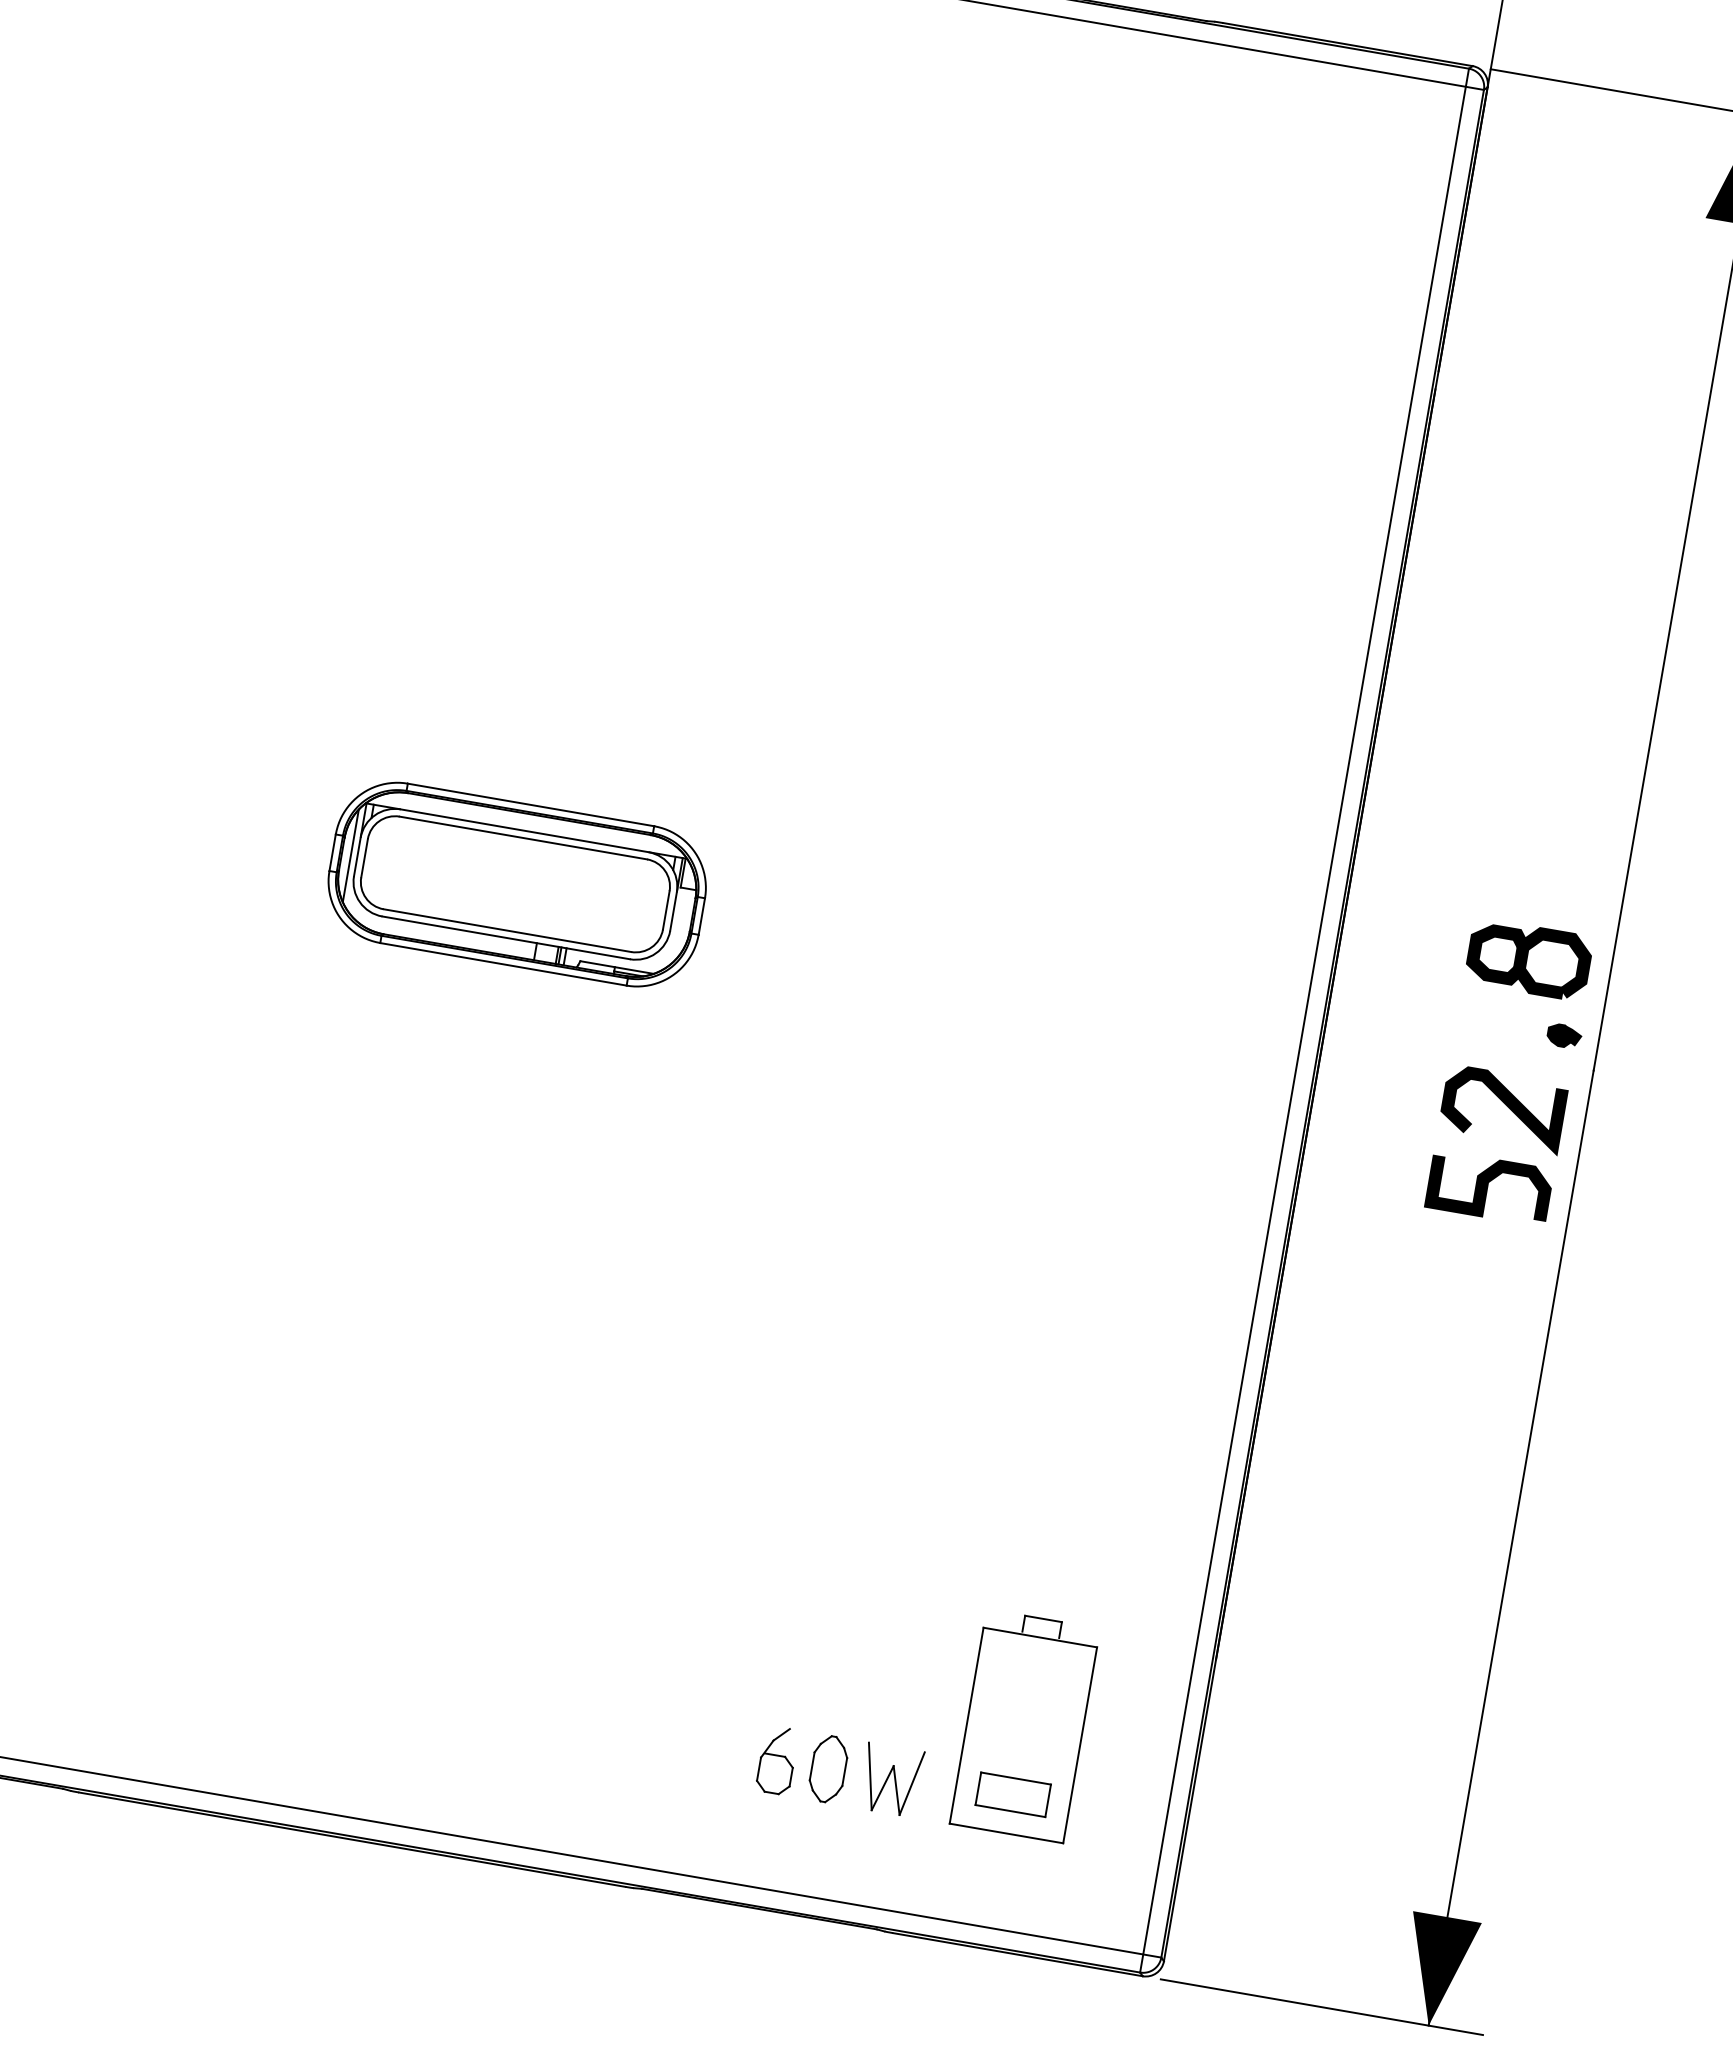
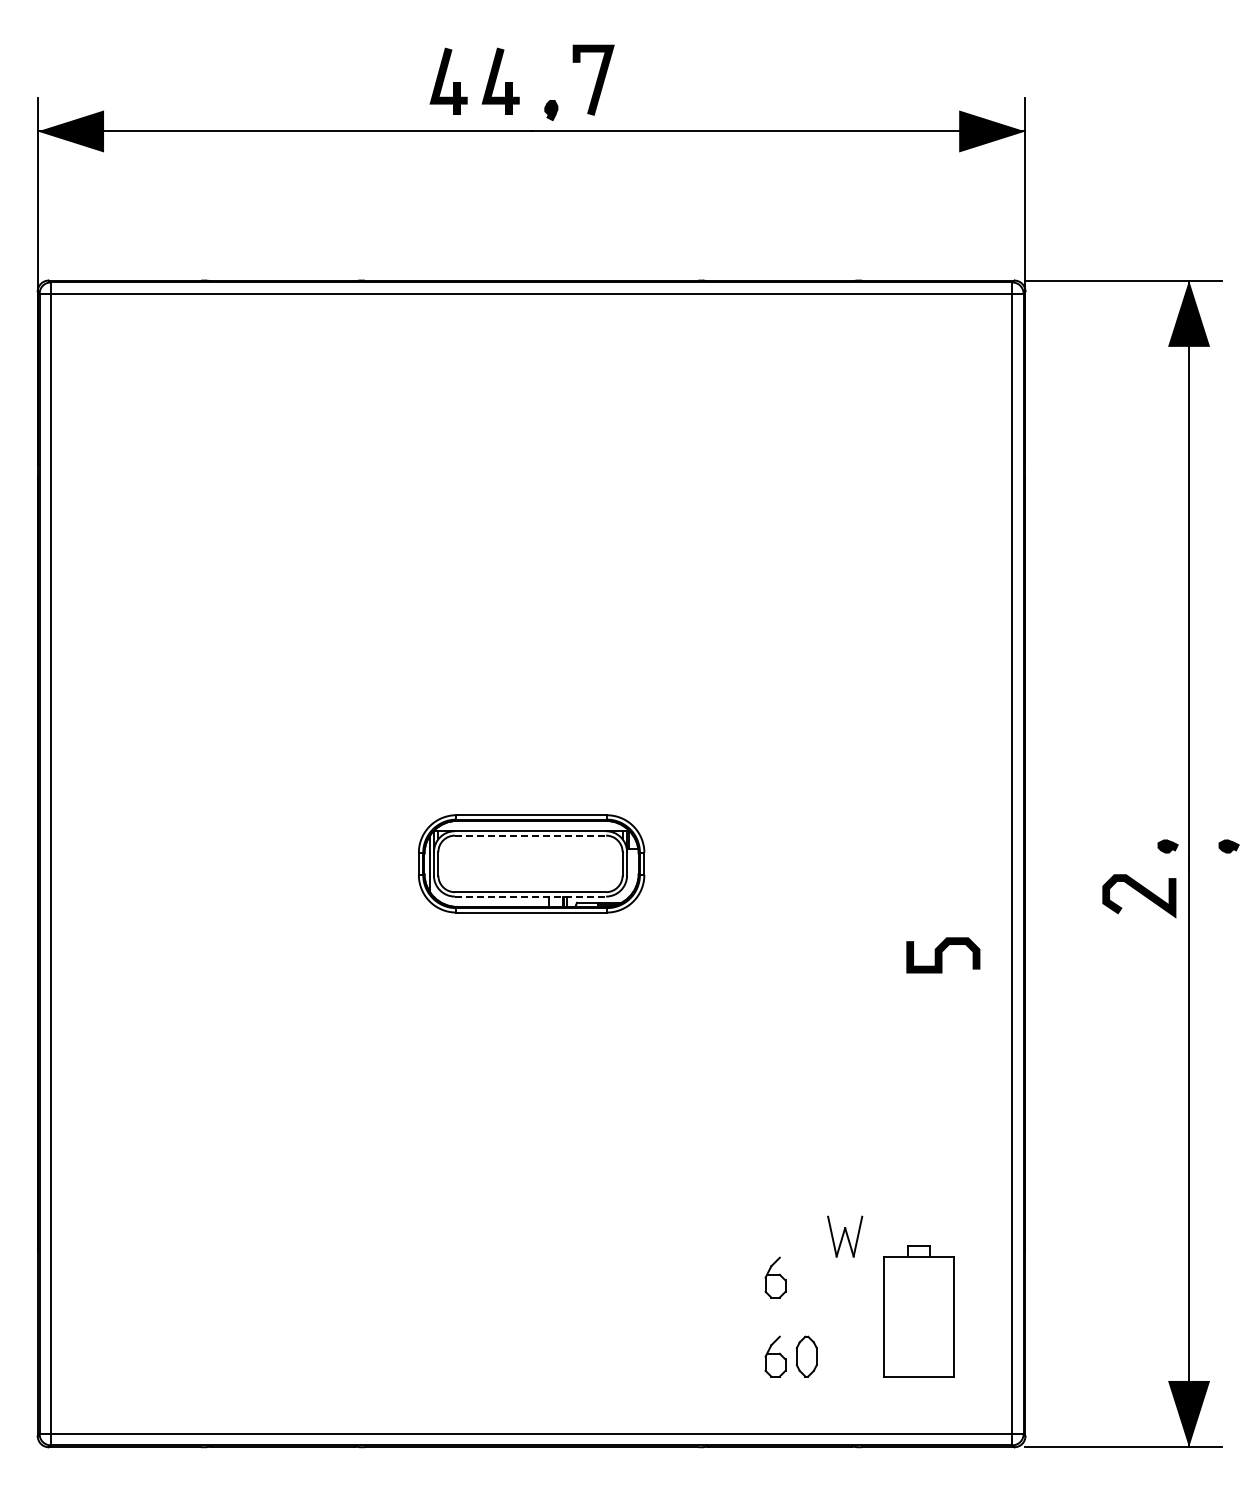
line: (523, 837) -> (530, 835), solid -> dashed
line: (506, 937) -> (530, 896), solid -> dashed
part: (1529, 959) -> (1139, 804), removed
part: (1663, 1053) -> (1228, 846), added
curve: (1488, 1188) -> (942, 955), moved
part: (799, 1630) -> (775, 1277), added
part: (891, 1779) -> (845, 1236), moved
part: (1012, 1794) -> (918, 1352), removed

